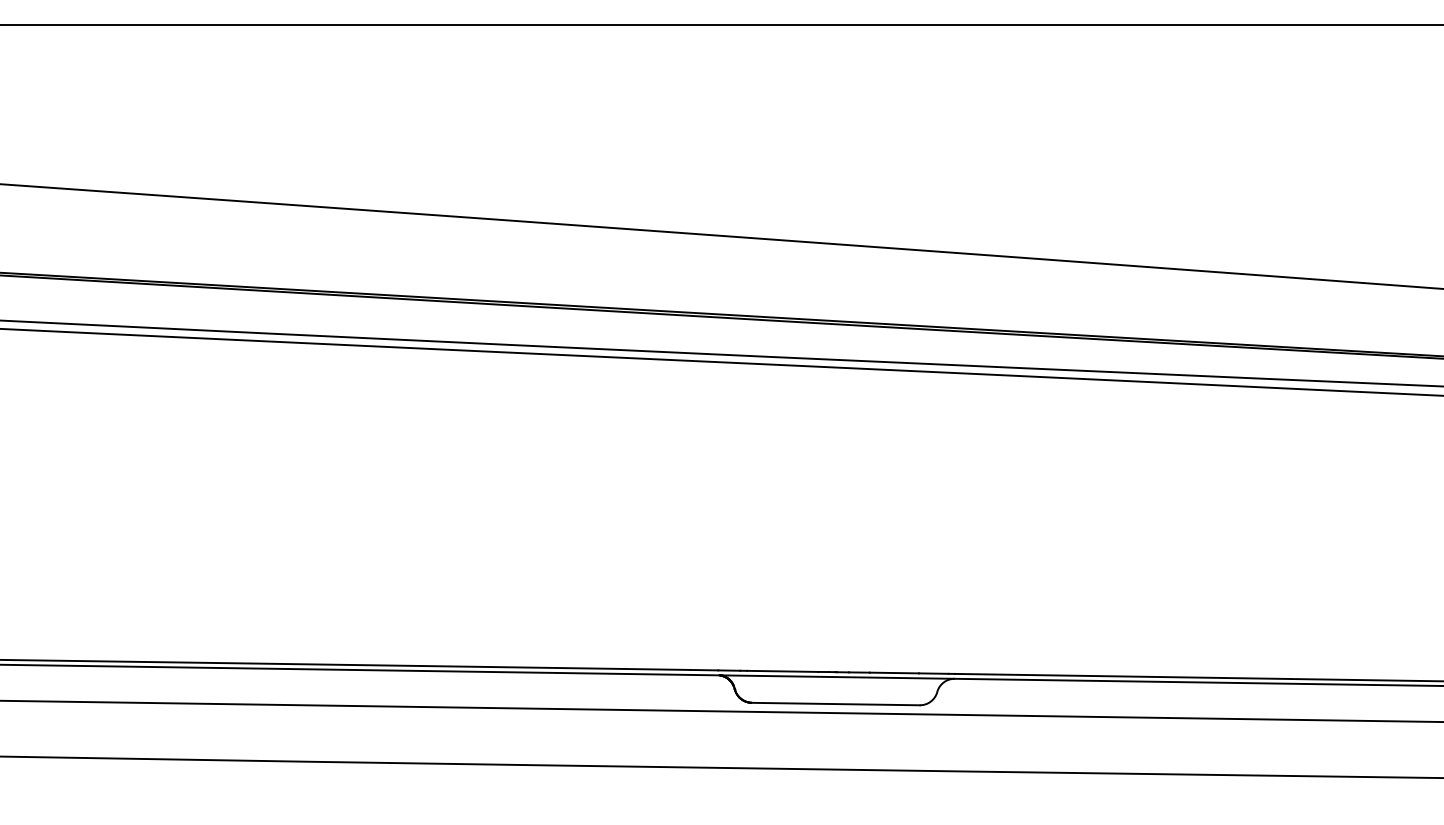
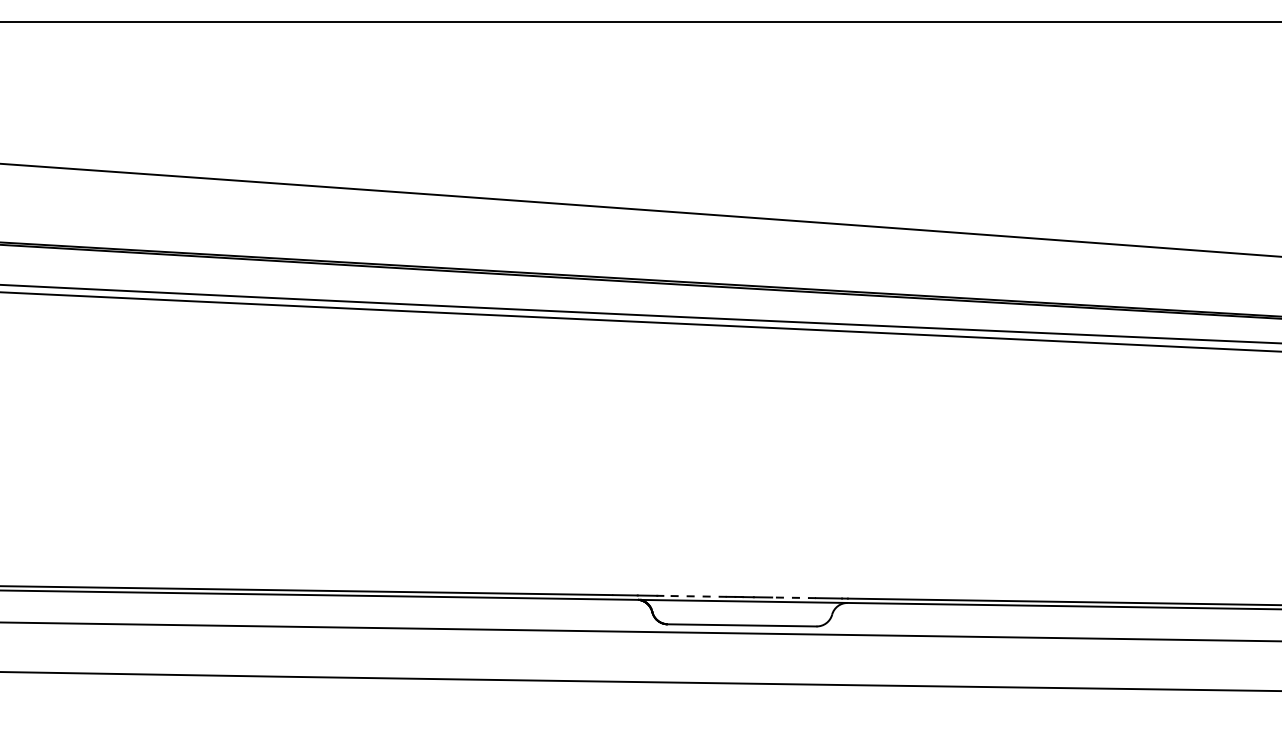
line: (782, 671) -> (694, 596), solid -> dashed
line: (894, 673) -> (794, 598), solid -> dashed

